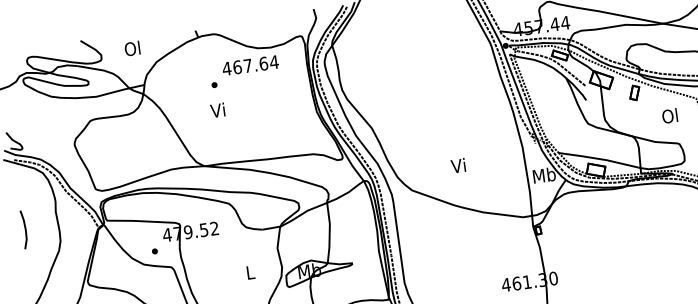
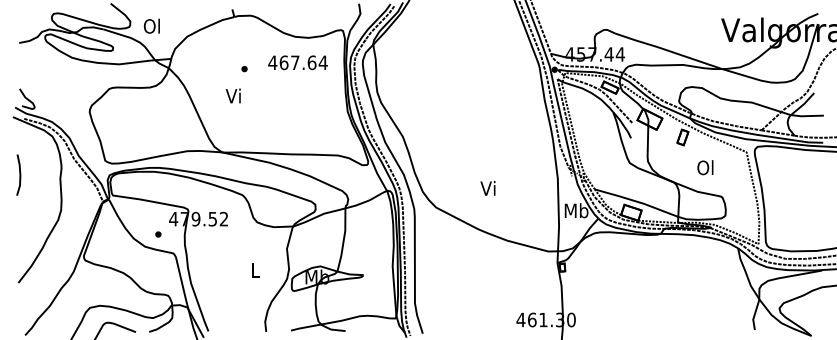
text: (131, 48) -> (151, 25), moved
text: (250, 65) -> (297, 62), moved
text: (216, 110) -> (232, 95), moved
text: (670, 115) -> (705, 167), moved
line: (24, 229) -> (19, 174), moved

